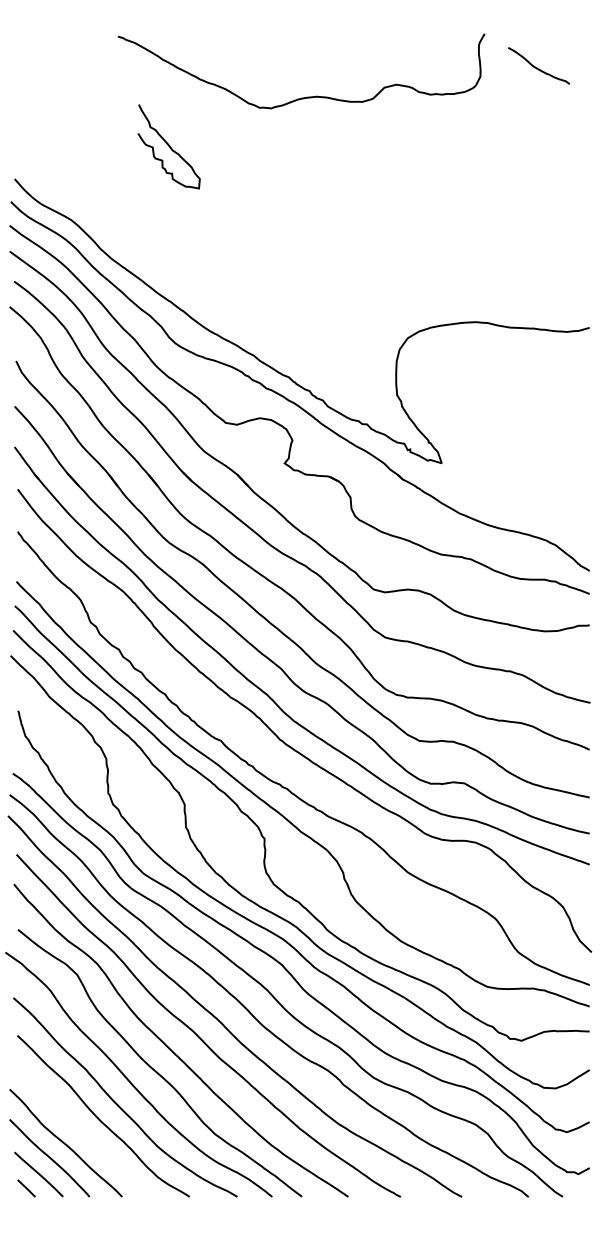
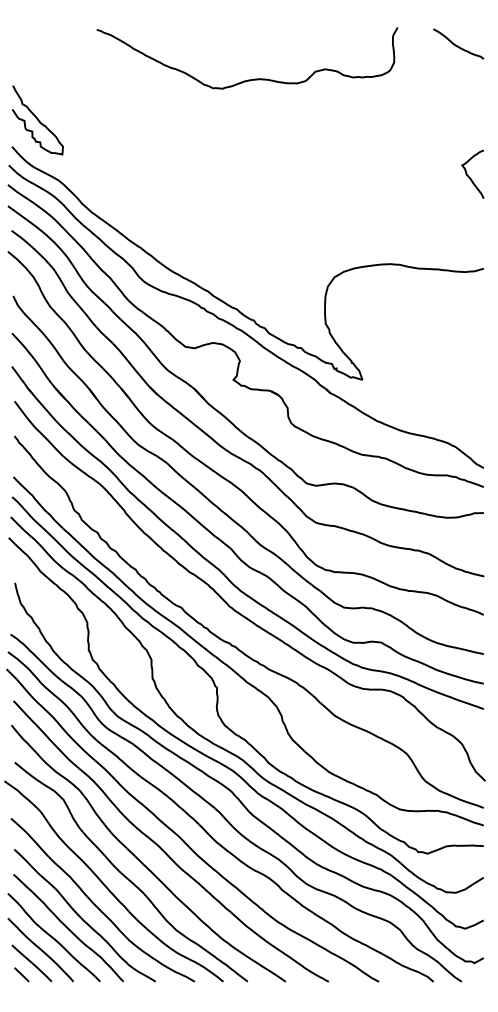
curve: (537, 67) -> (457, 45), moved
curve: (168, 146) -> (37, 120), moved
curve: (572, 215) -> (469, 176), added
curve: (83, 1131) -> (68, 928), added

